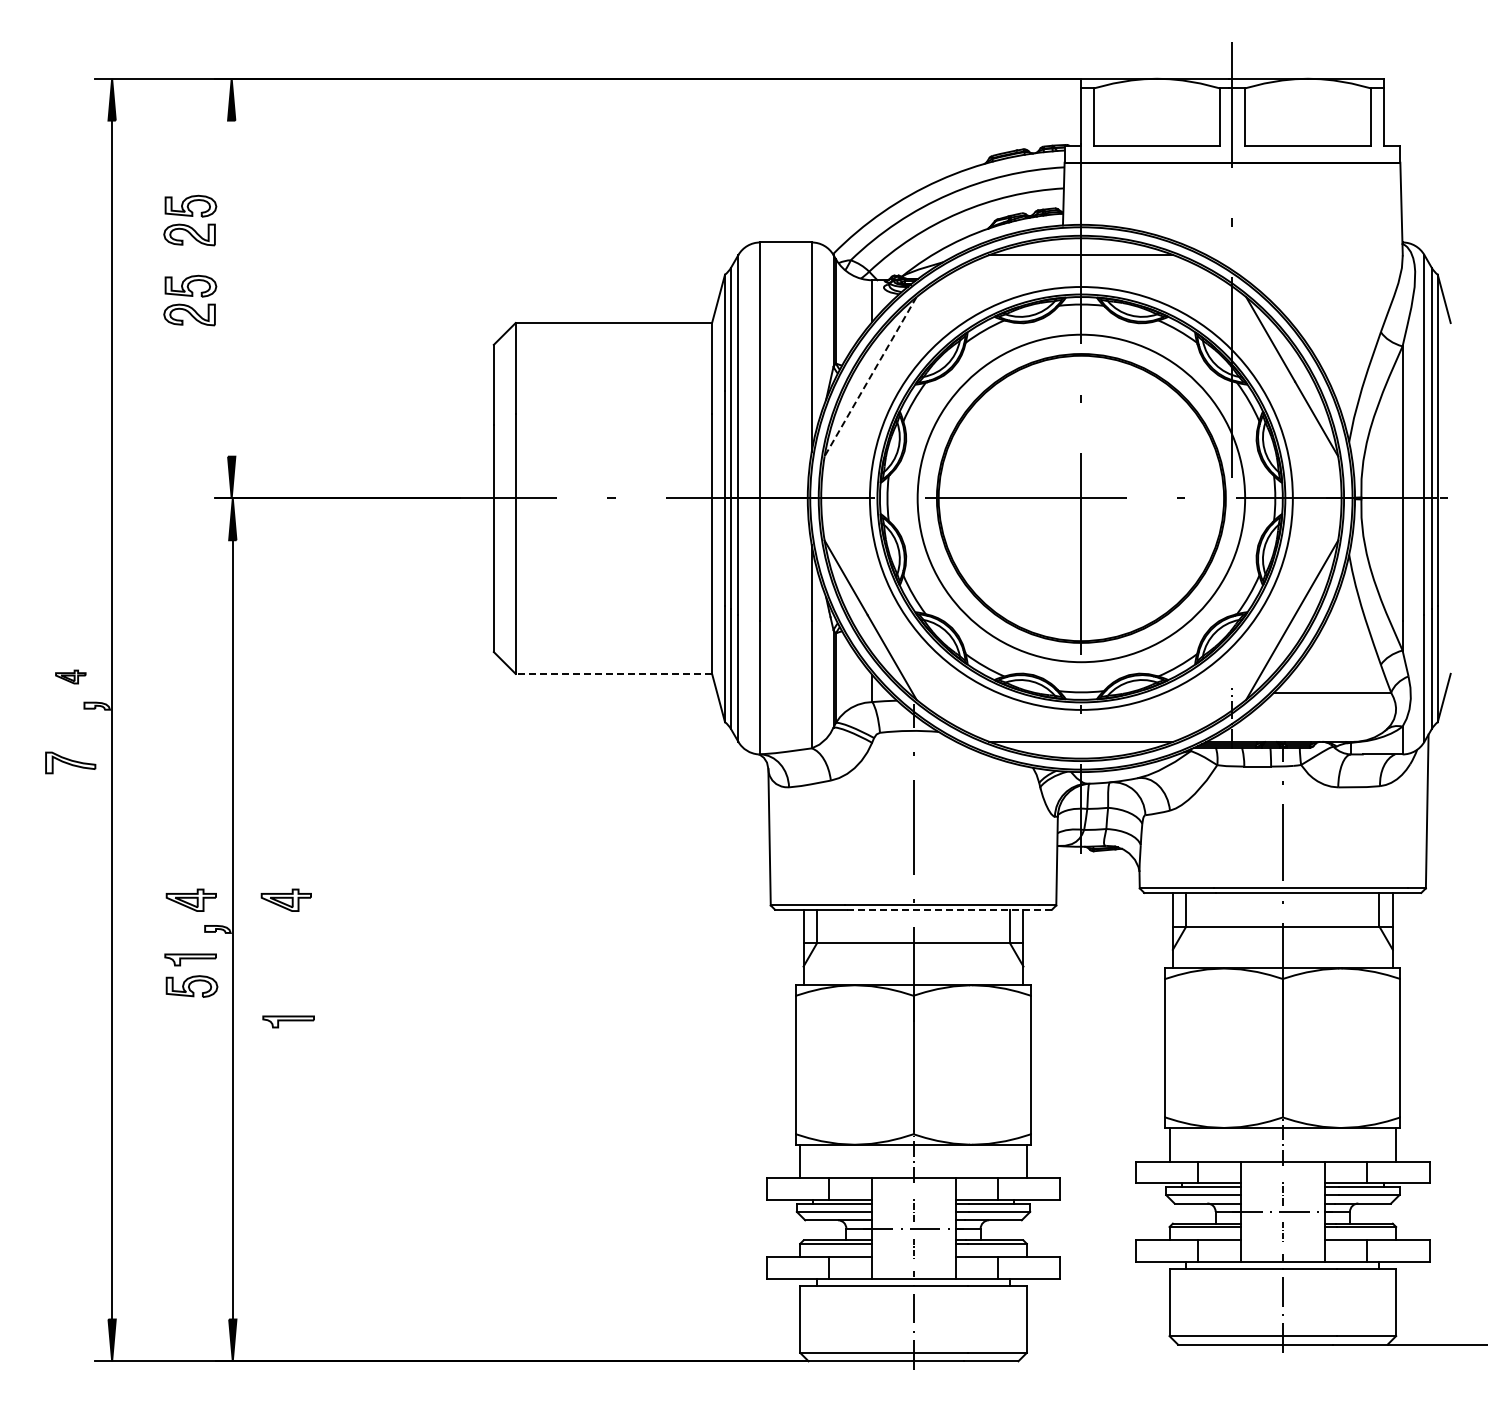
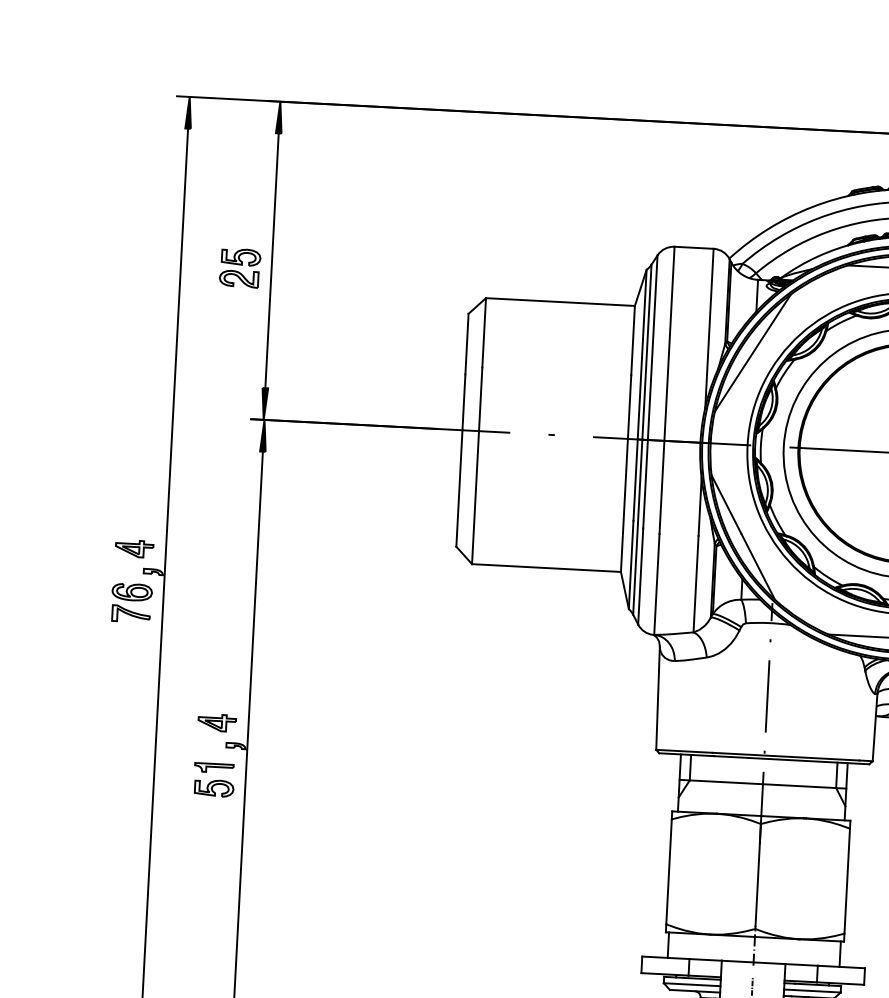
part: (190, 220) -> (243, 207), removed
line: (231, 288) -> (271, 260), added
line: (870, 376) -> (752, 352), dashed -> solid
line: (613, 673) -> (546, 567), dashed -> solid
part: (70, 676) -> (134, 548), size x1.67
part: (70, 733) -> (132, 591), added
part: (285, 899) -> (288, 726), removed
line: (950, 909) -> (792, 760), dashed -> solid
part: (288, 1021) -> (285, 818), removed

